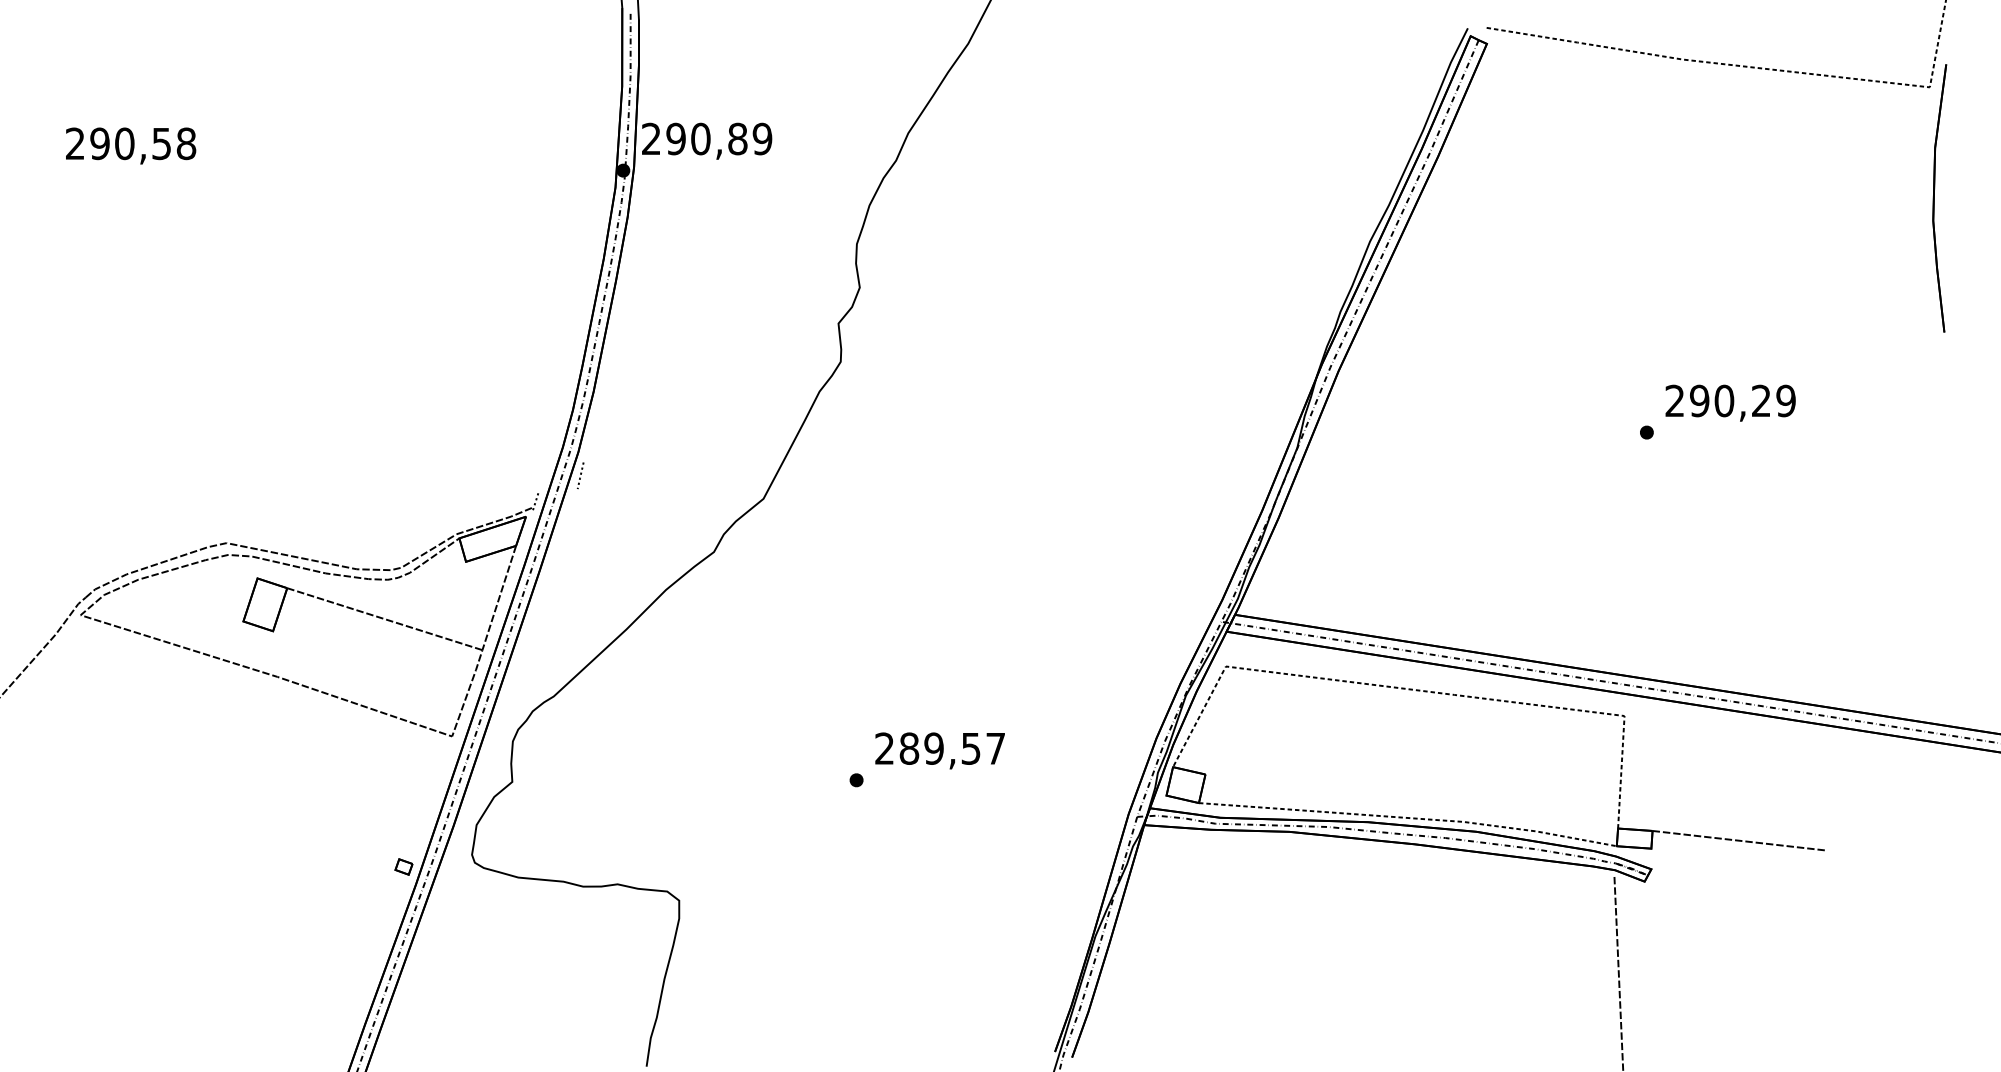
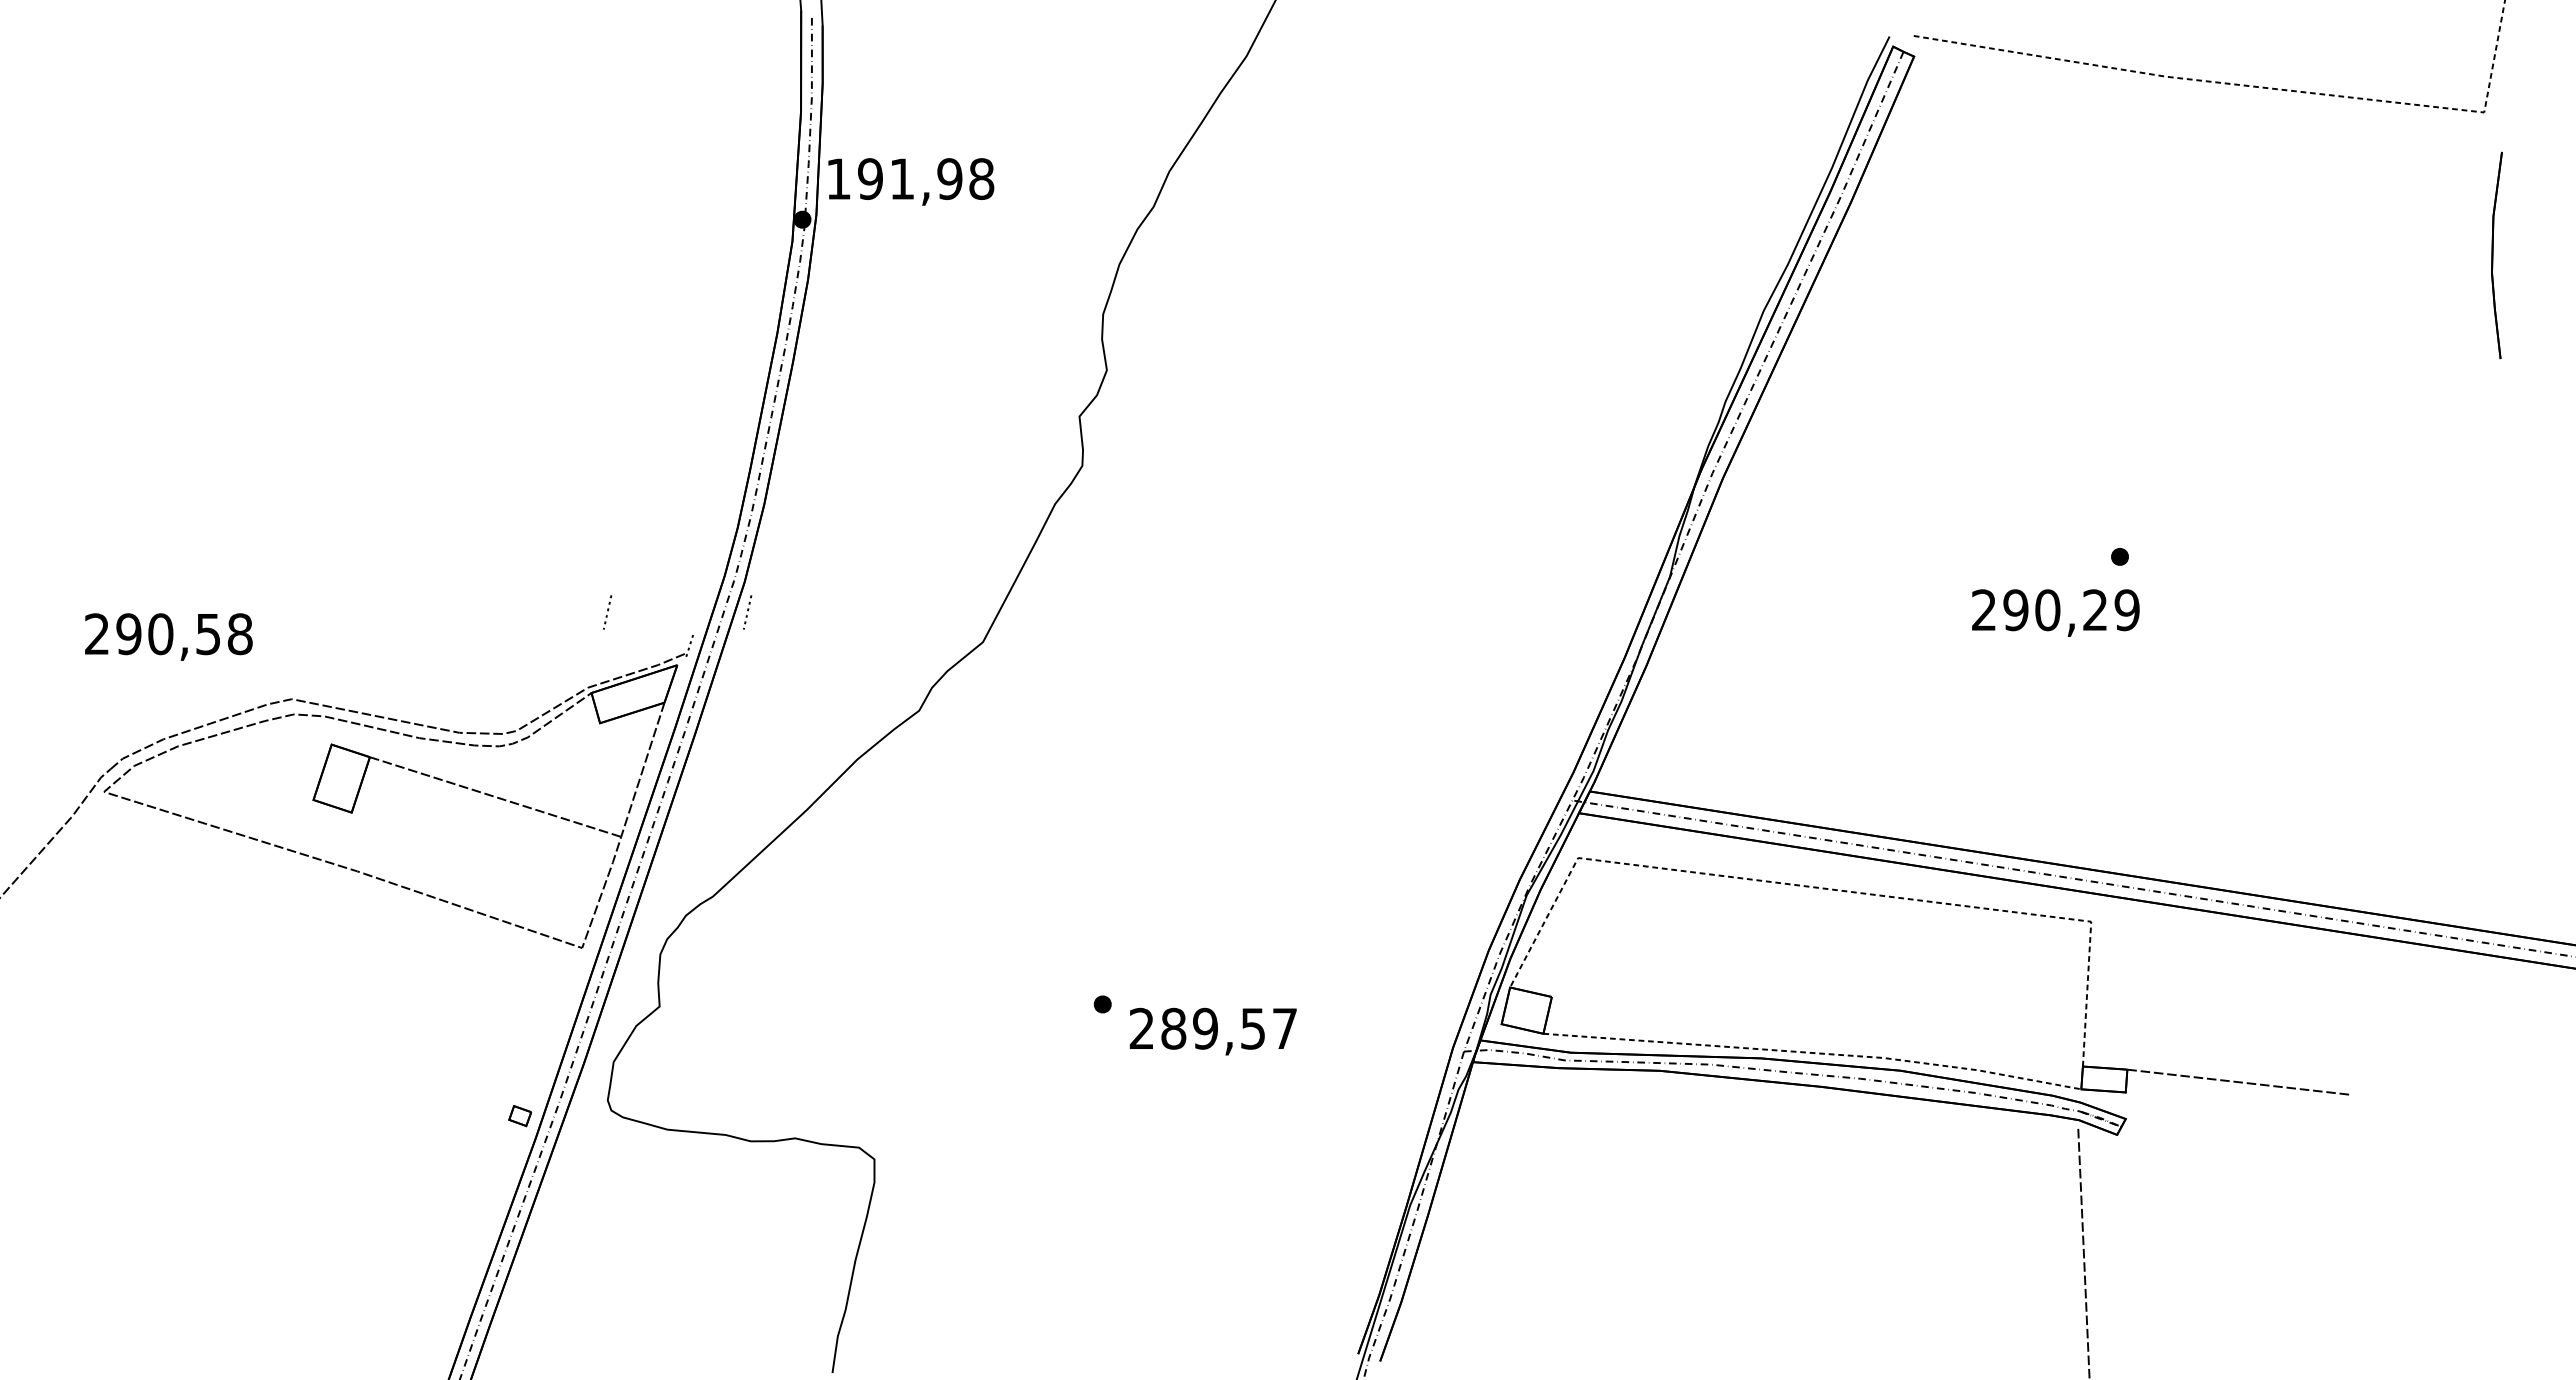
text: (707, 139) -> (910, 179), 290,89 -> 191,98
text: (130, 145) -> (168, 636), moved
part: (1939, 198) -> (2496, 255), size x0.6
text: (1730, 402) -> (2055, 612), moved
line: (472, 475) -> (608, 611), added
text: (939, 750) -> (1212, 1031), moved

